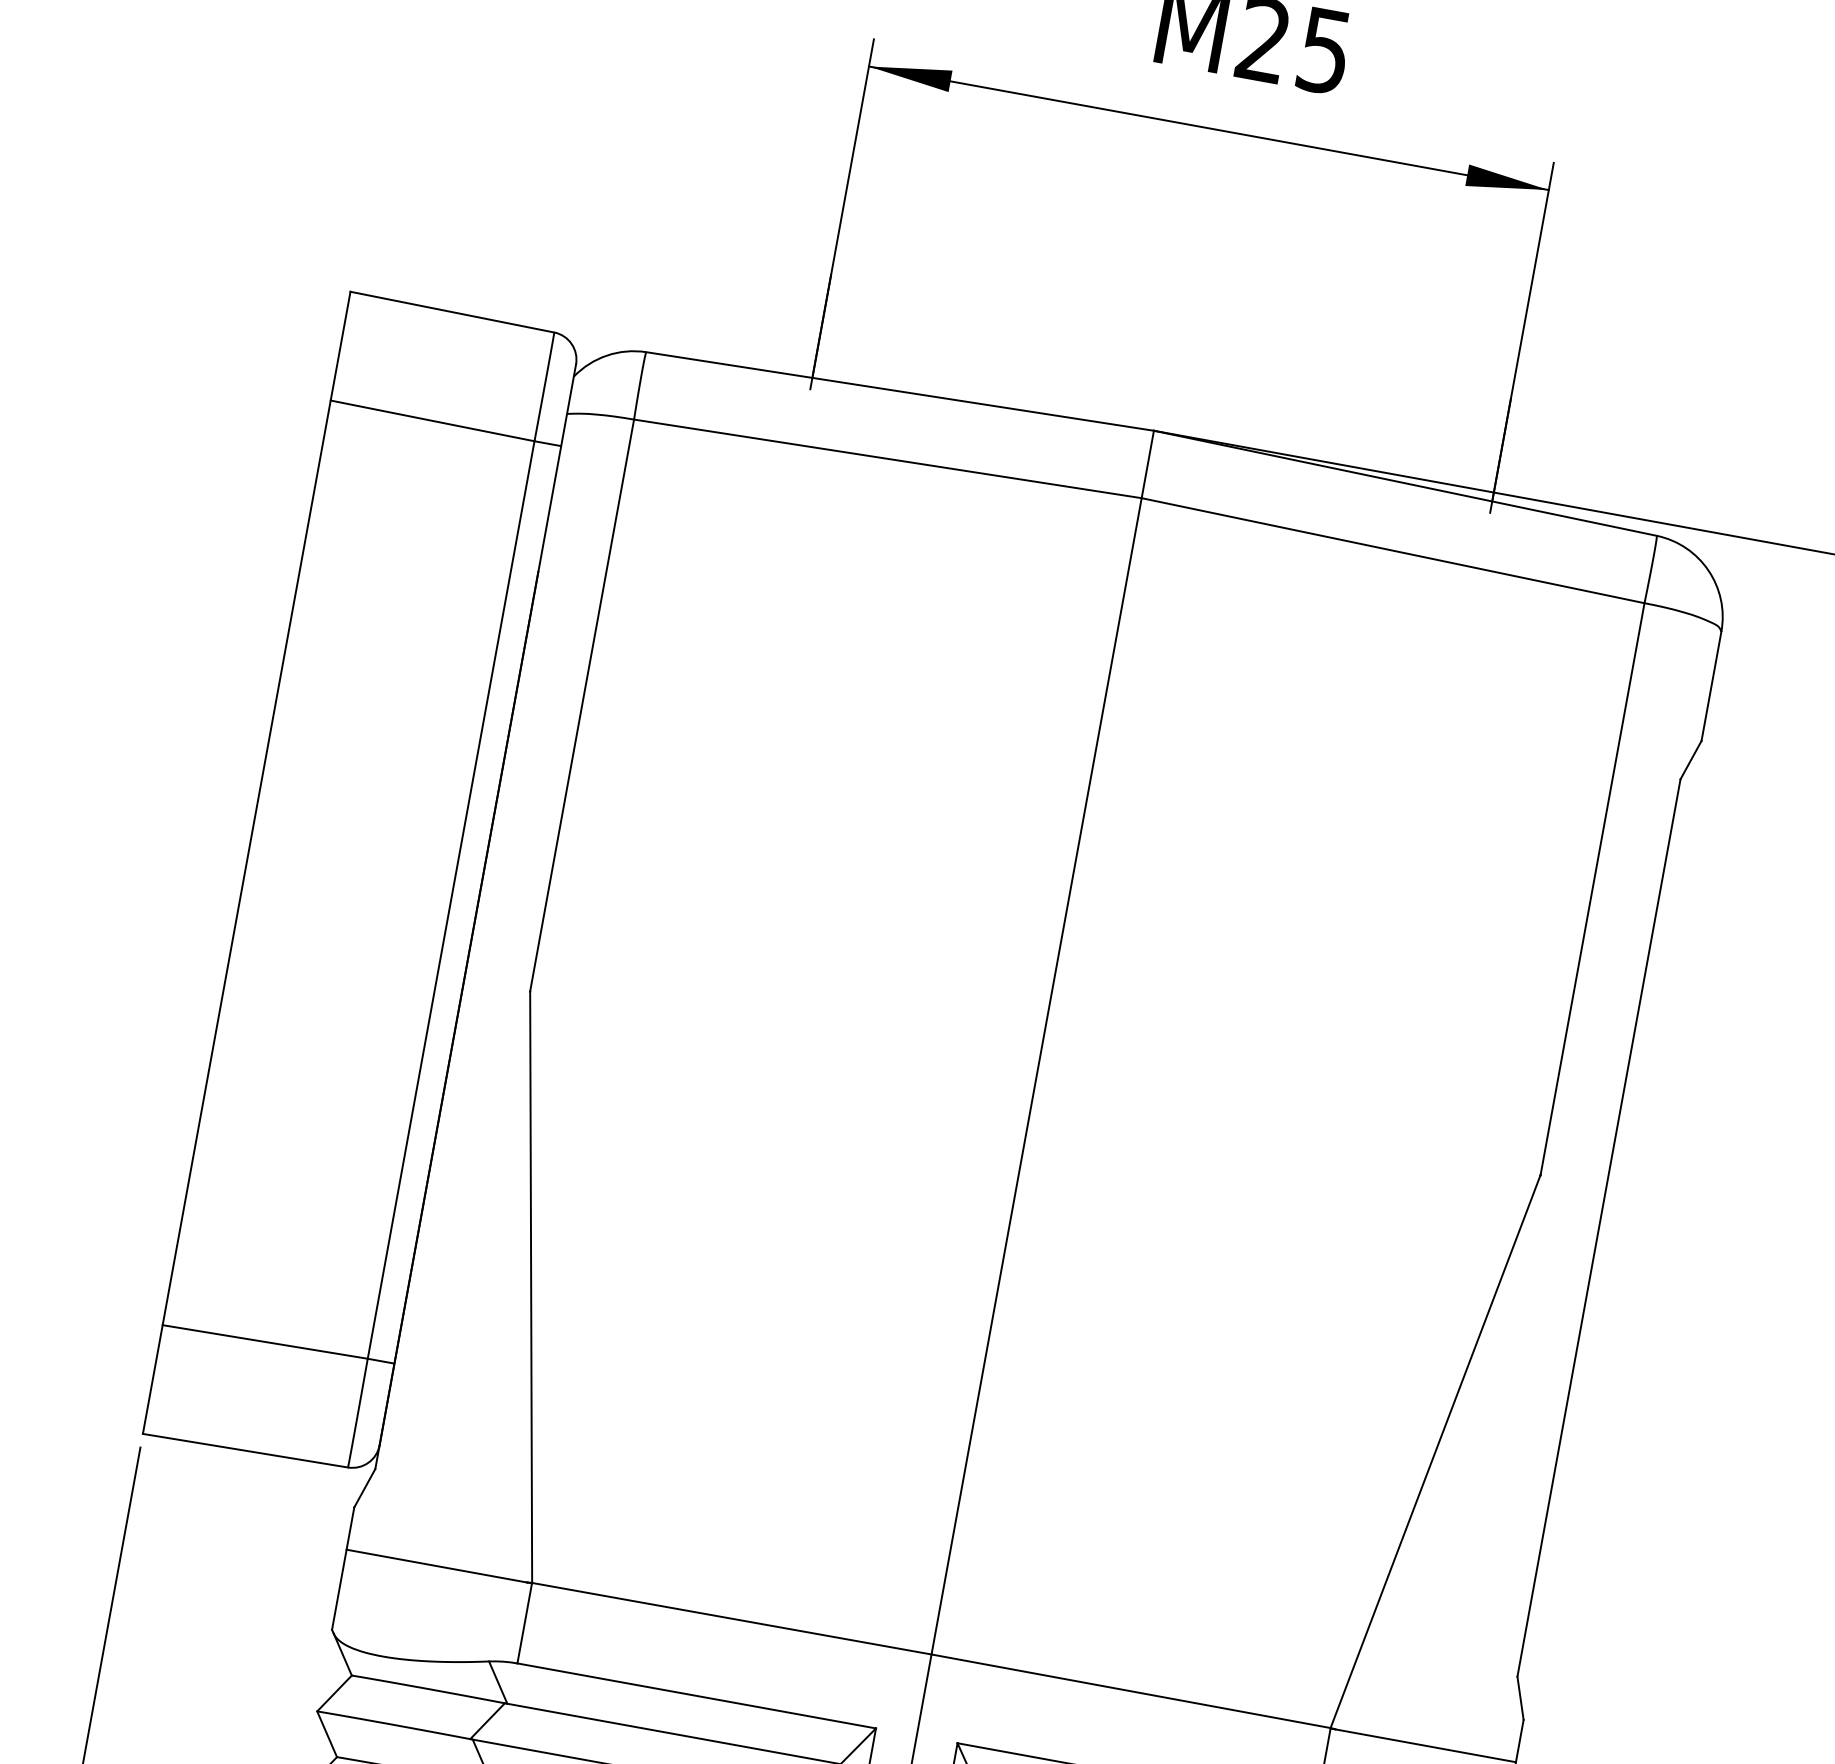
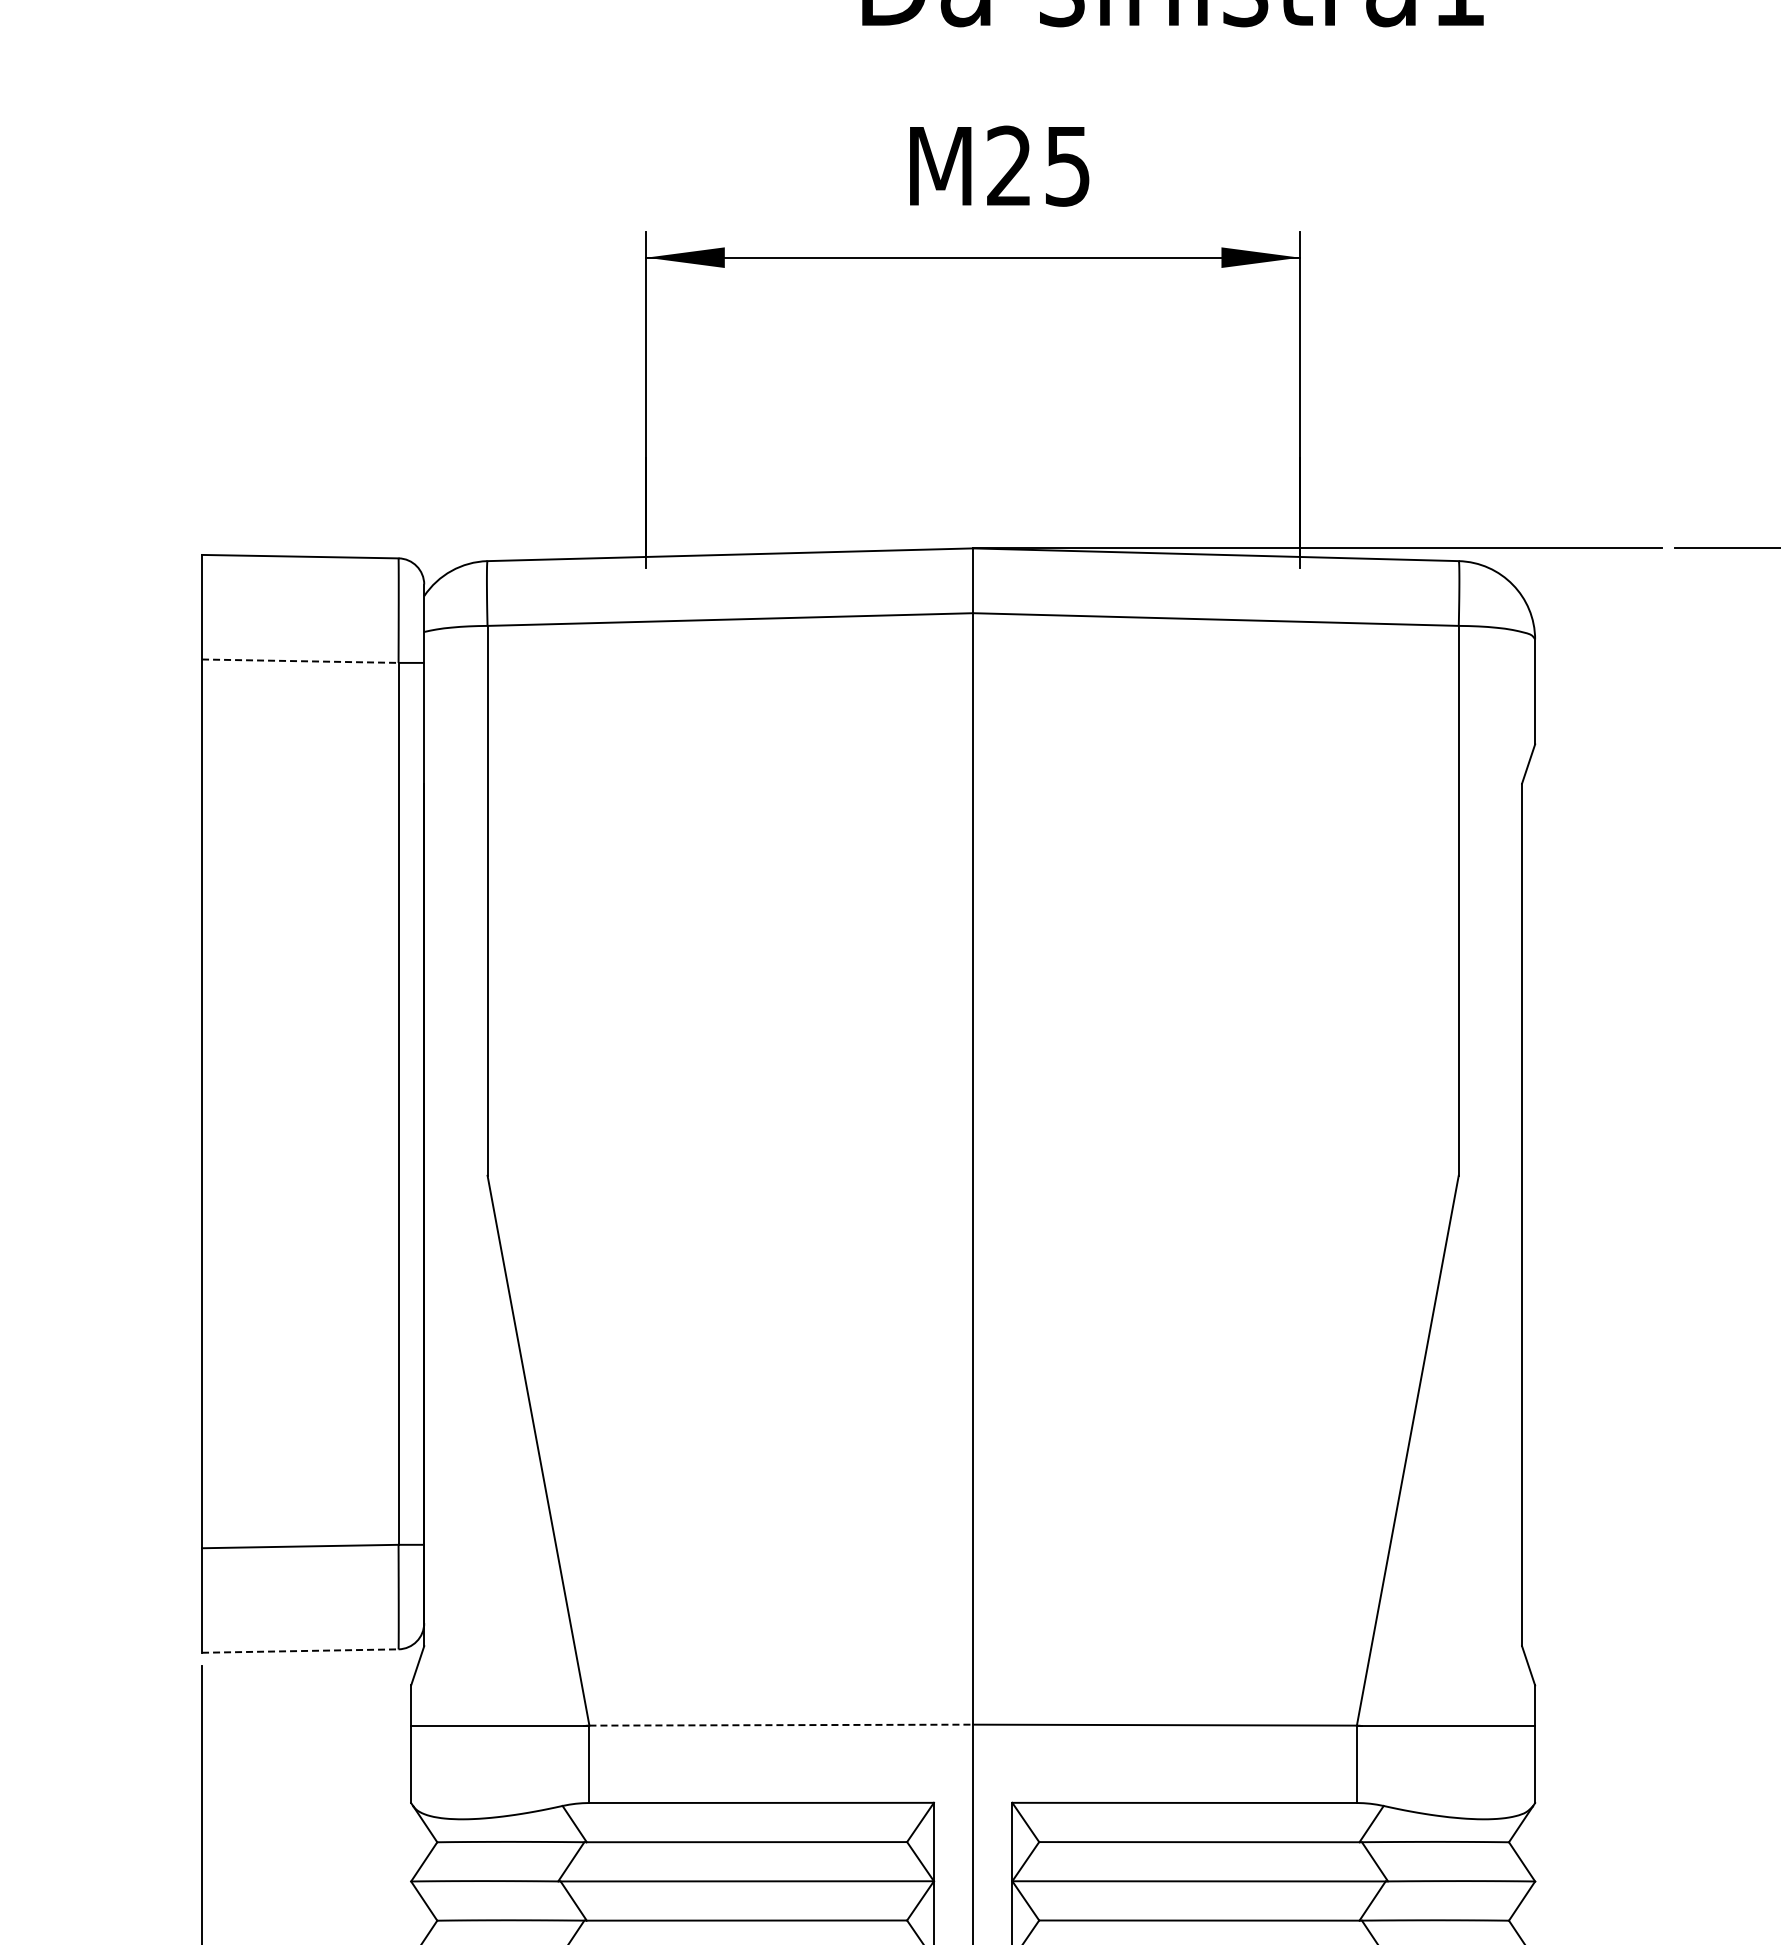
line: (432, 421) -> (300, 661), solid -> dashed
line: (245, 1451) -> (300, 1651), solid -> dashed
line: (732, 1619) -> (781, 1725), solid -> dashed

